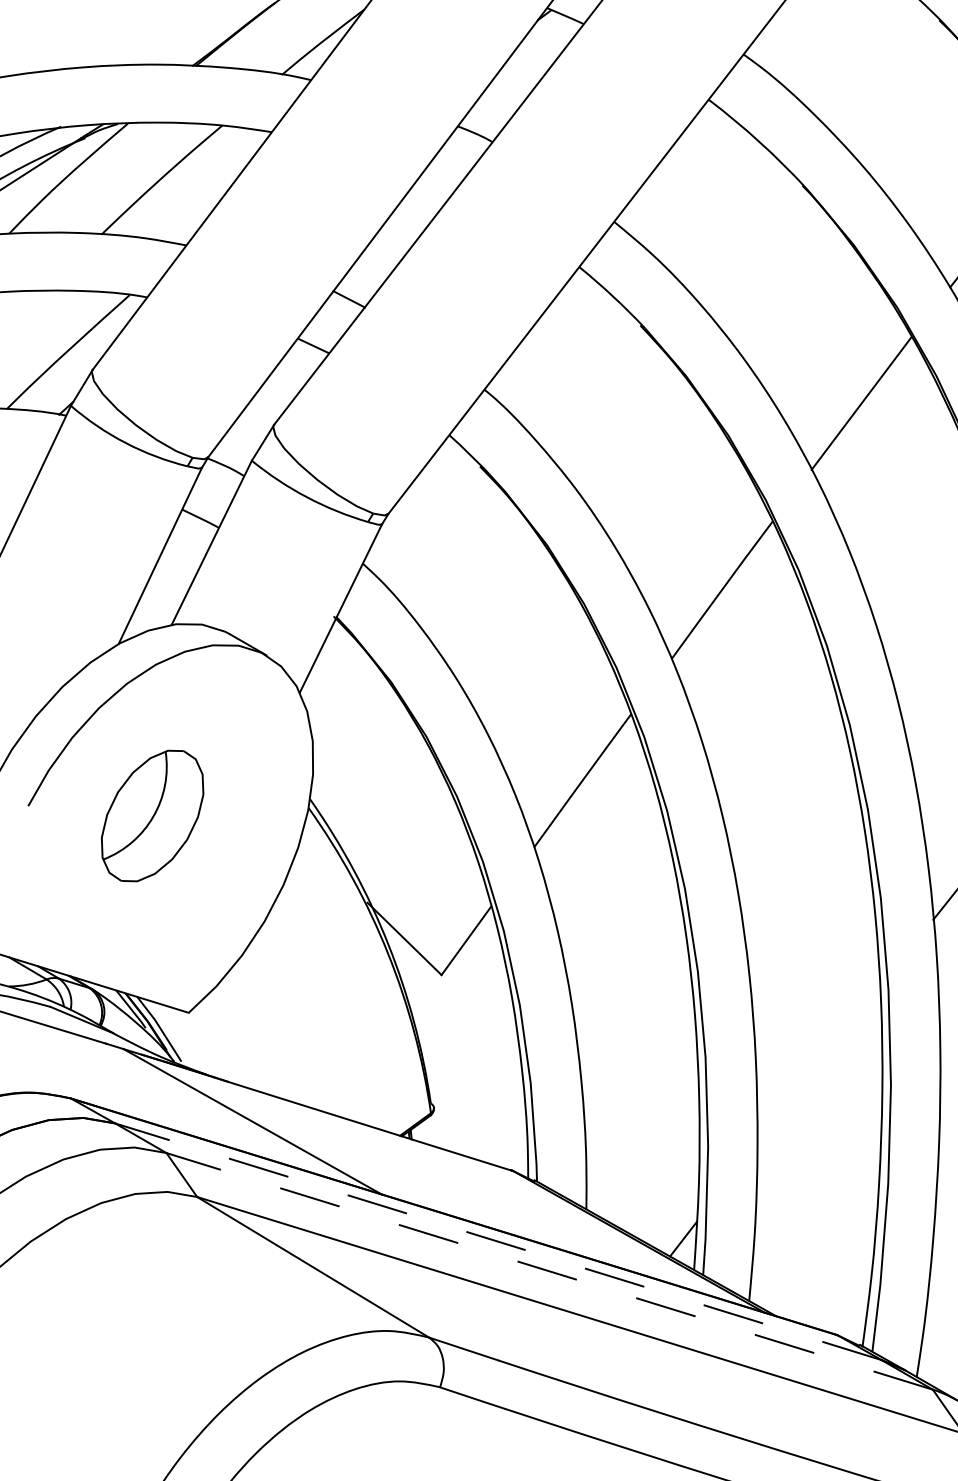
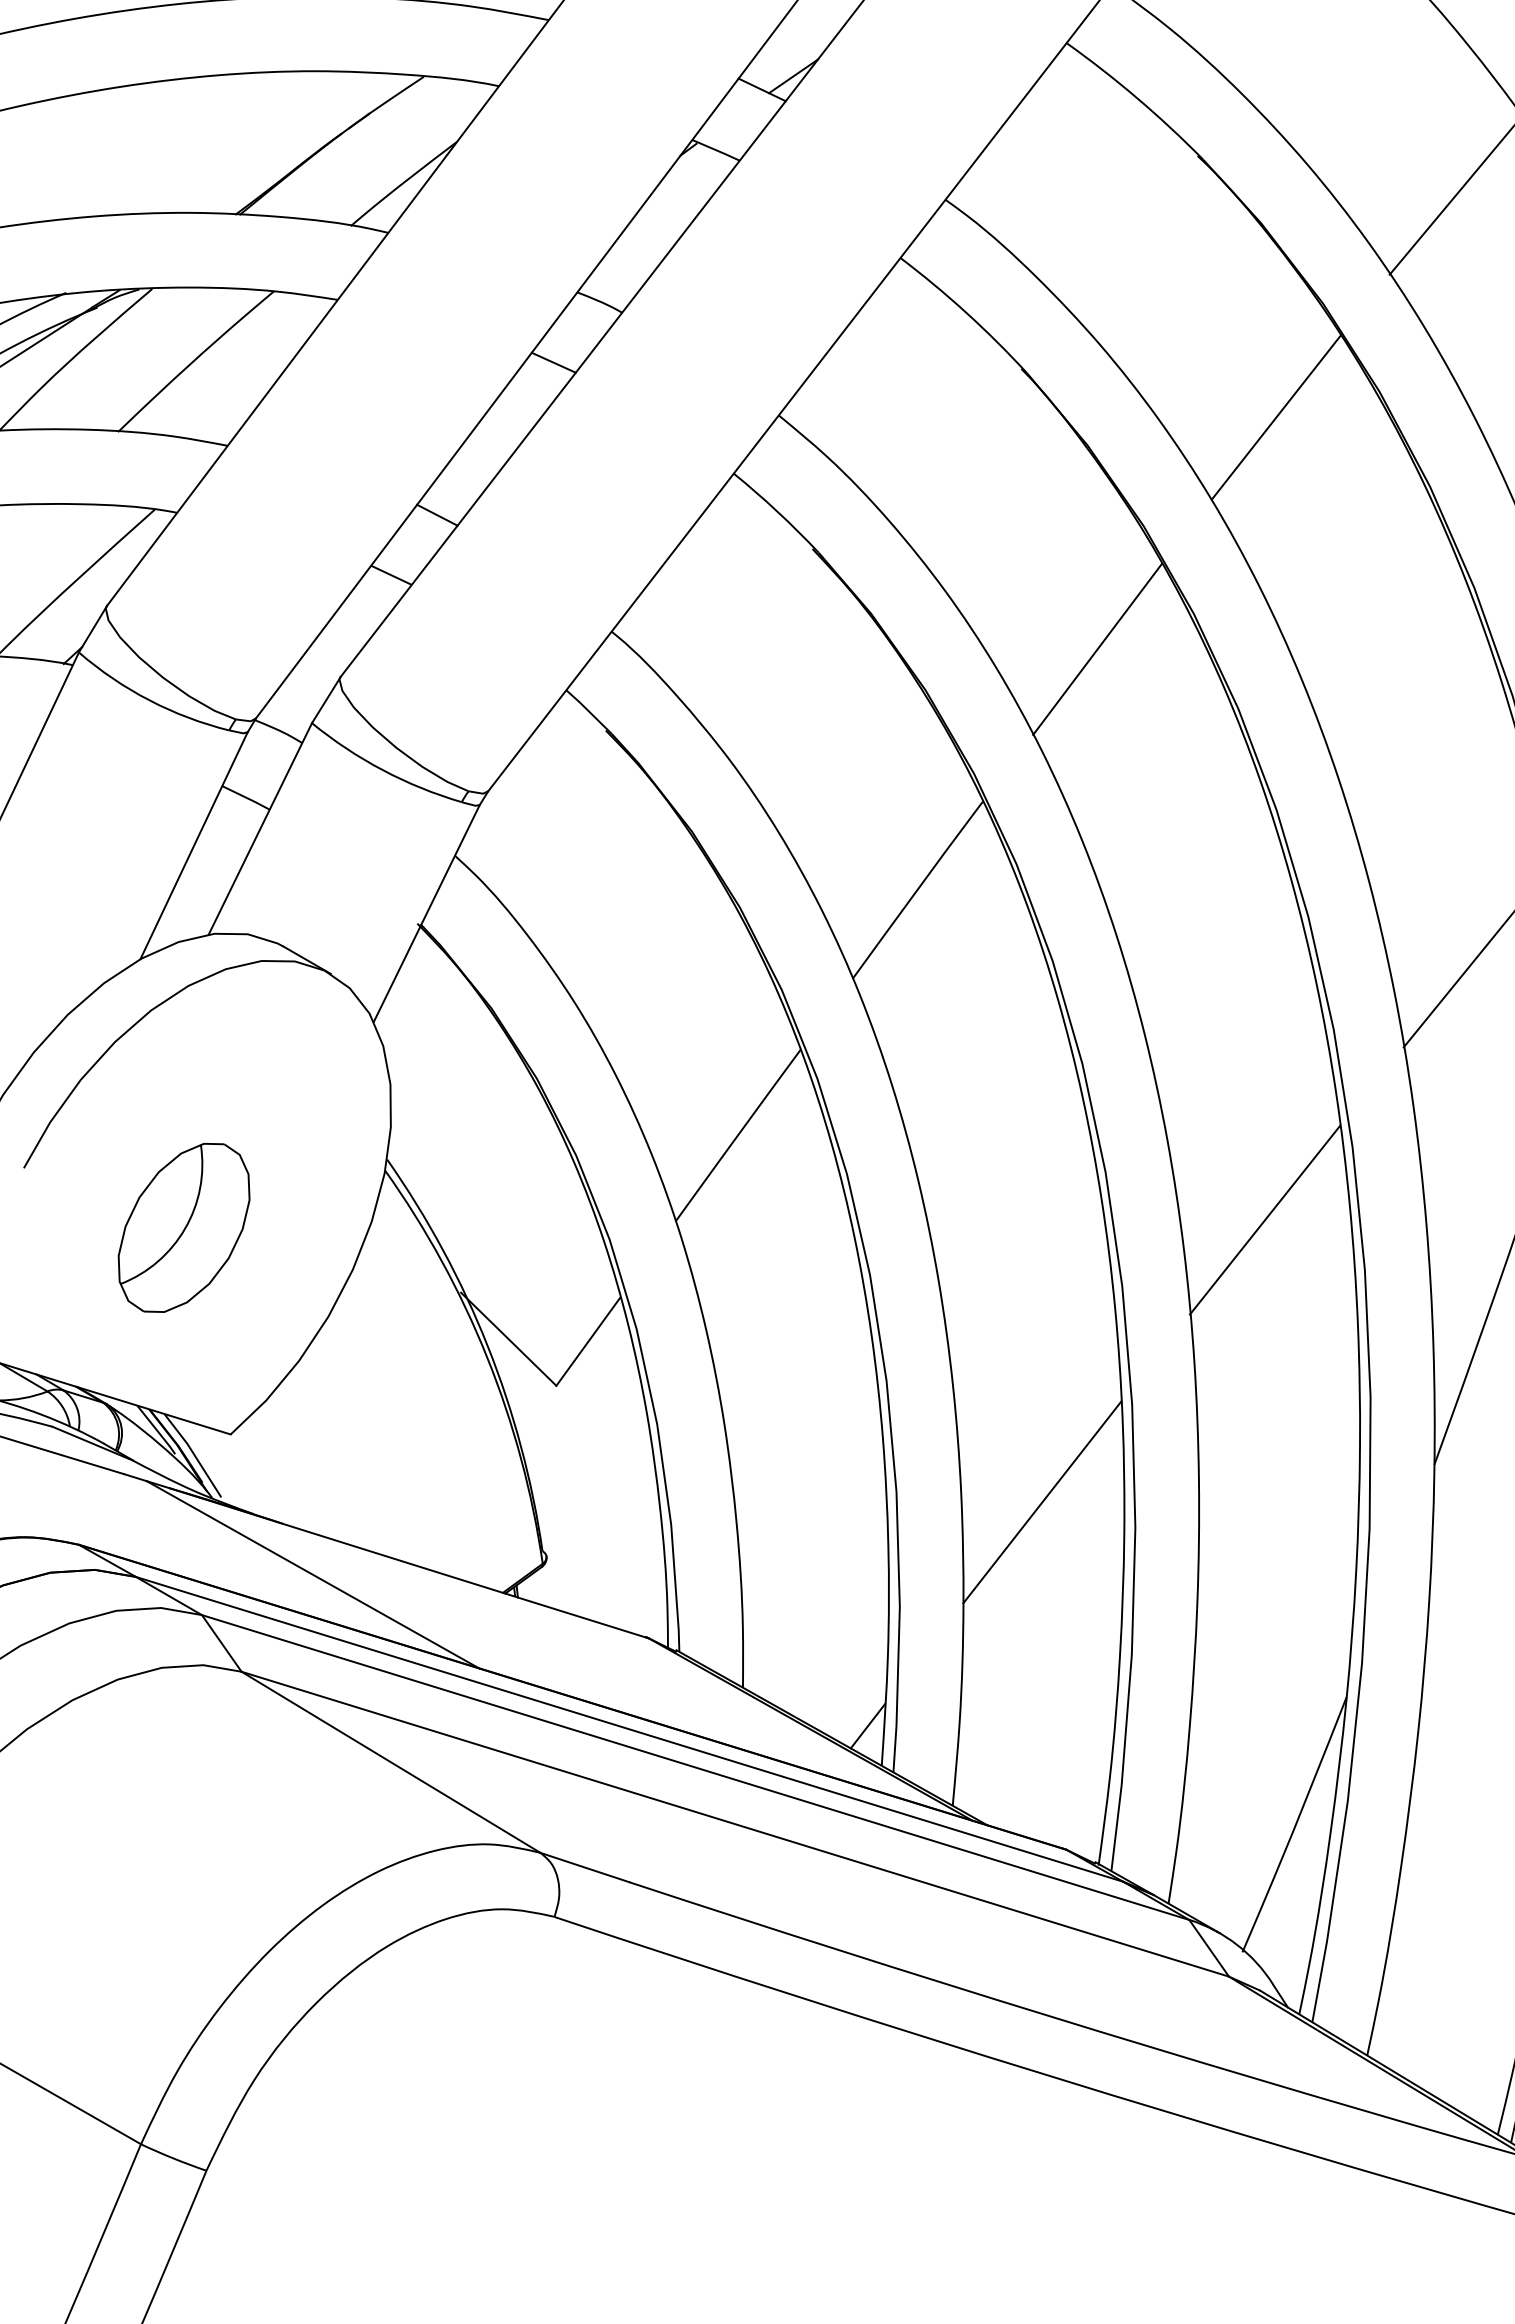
line: (439, 180) -> (553, 362), added
part: (152, 815) -> (183, 1227), moved
line: (818, 1065) -> (1042, 1502), added
line: (498, 1241) -> (629, 1729), dashed -> solid
line: (549, 1271) -> (695, 1767), dashed -> solid

